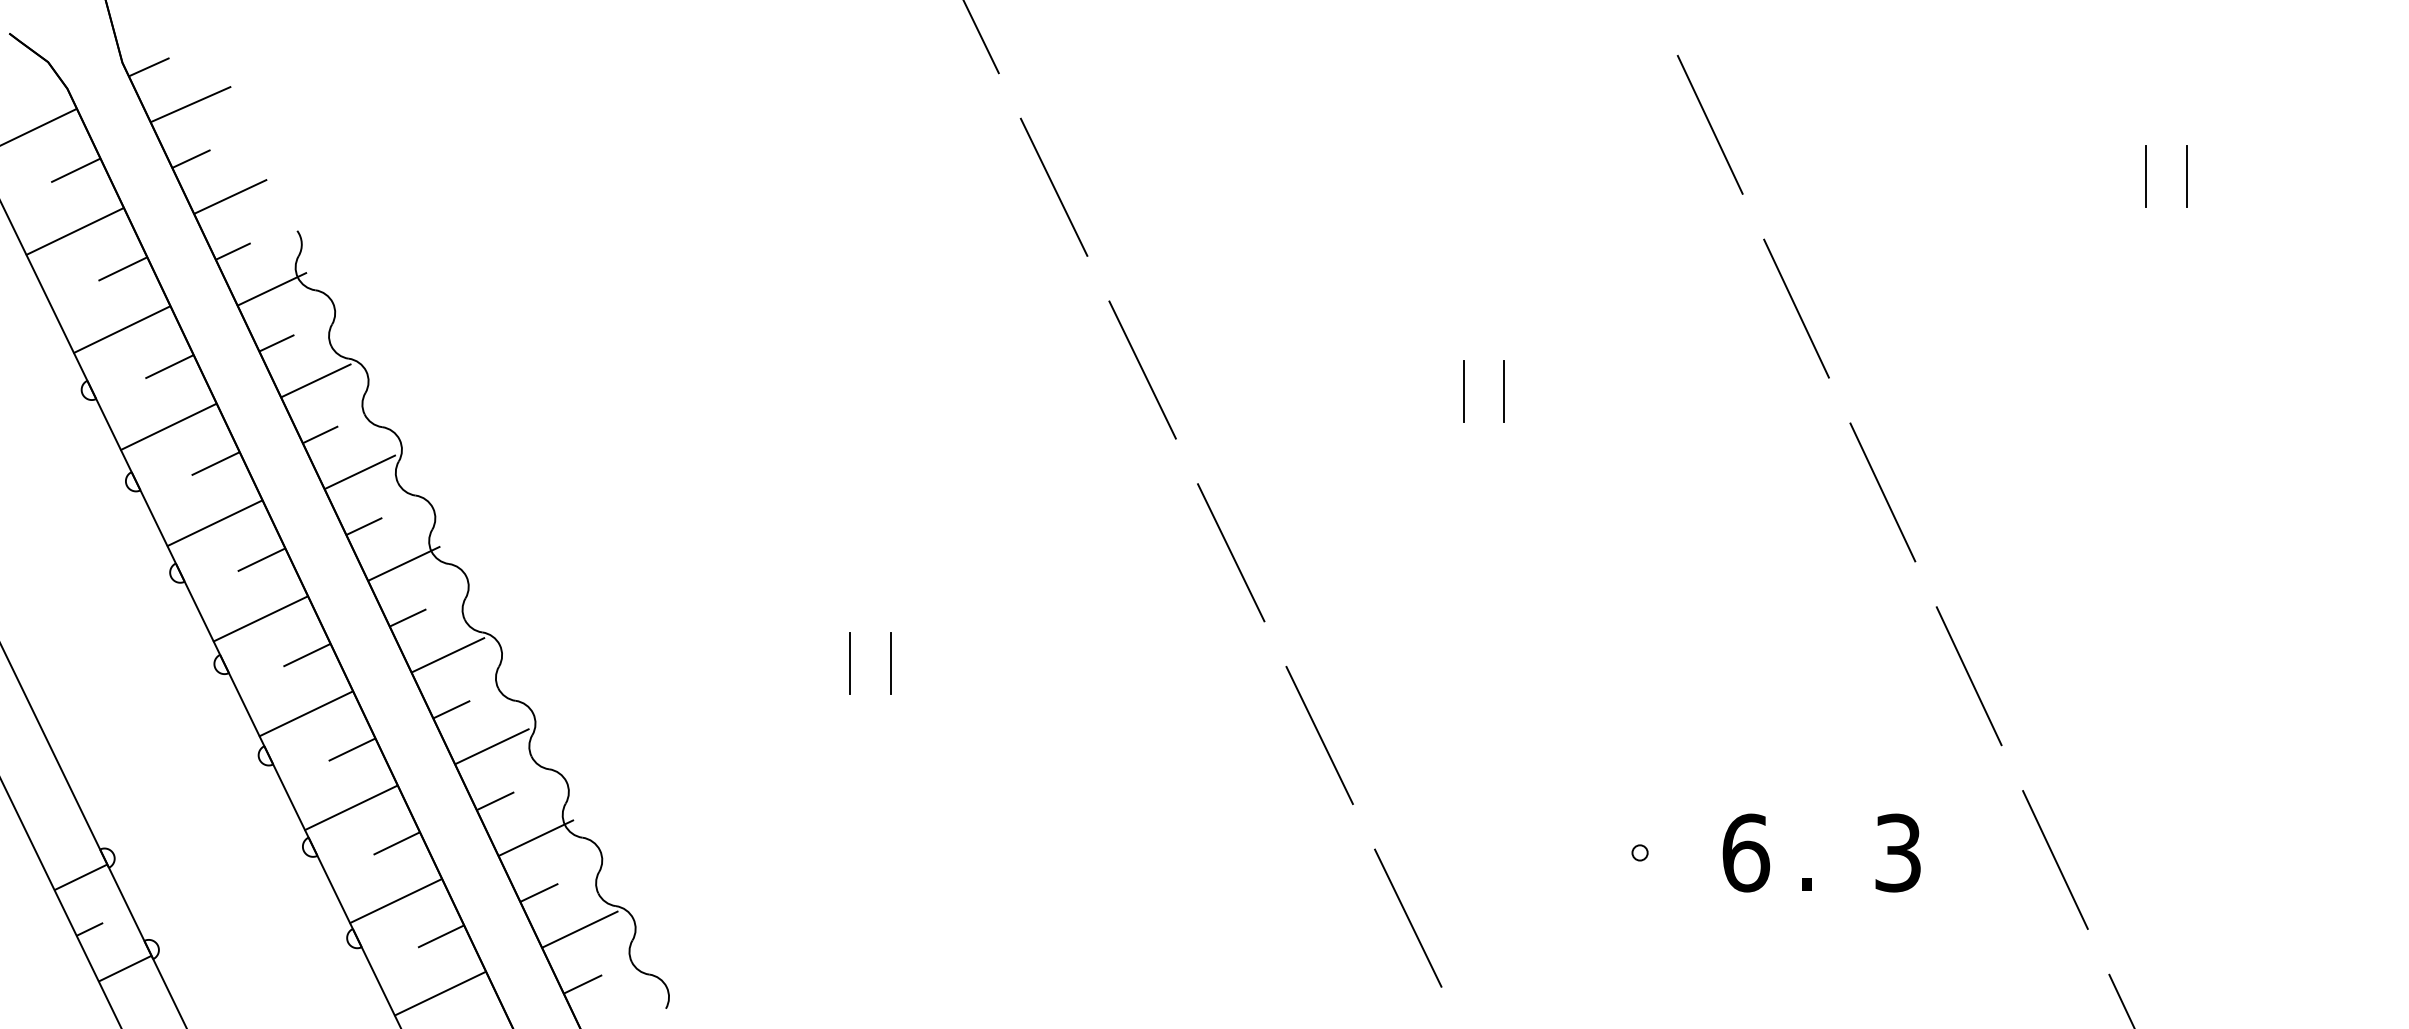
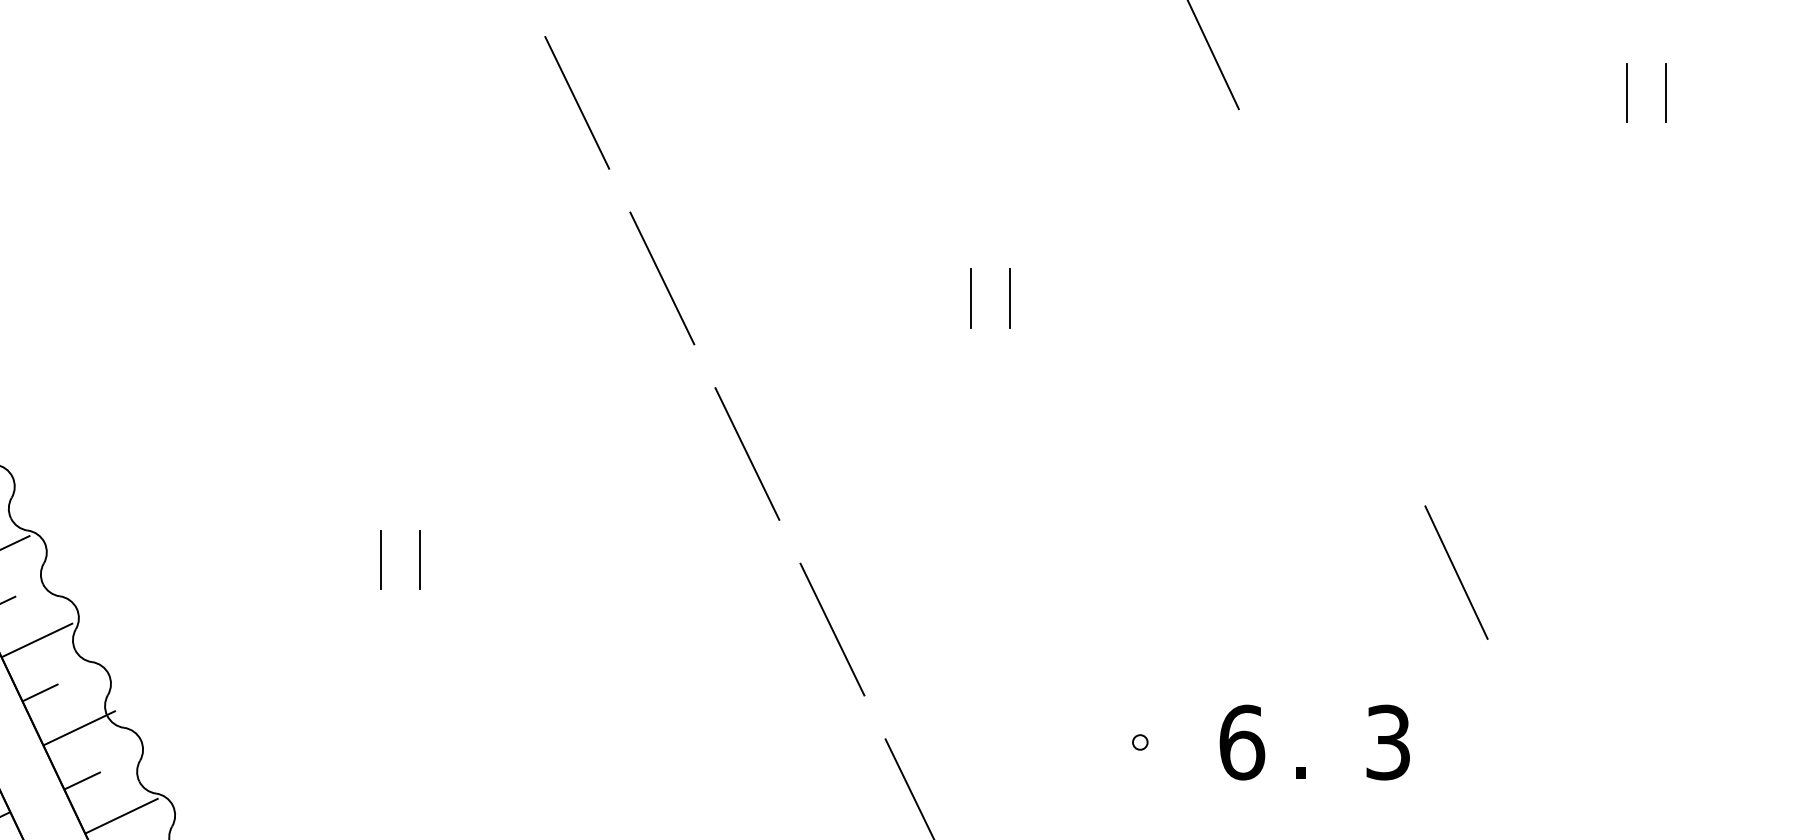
line: (1796, 308) -> (1290, 219), removed
line: (1882, 492) -> (1373, 396), removed
line: (2055, 859) -> (1539, 748), removed

